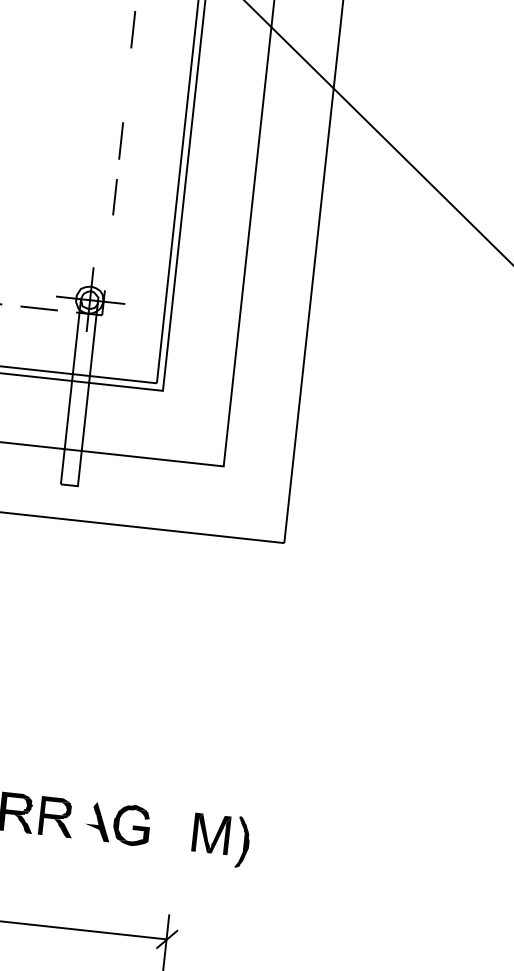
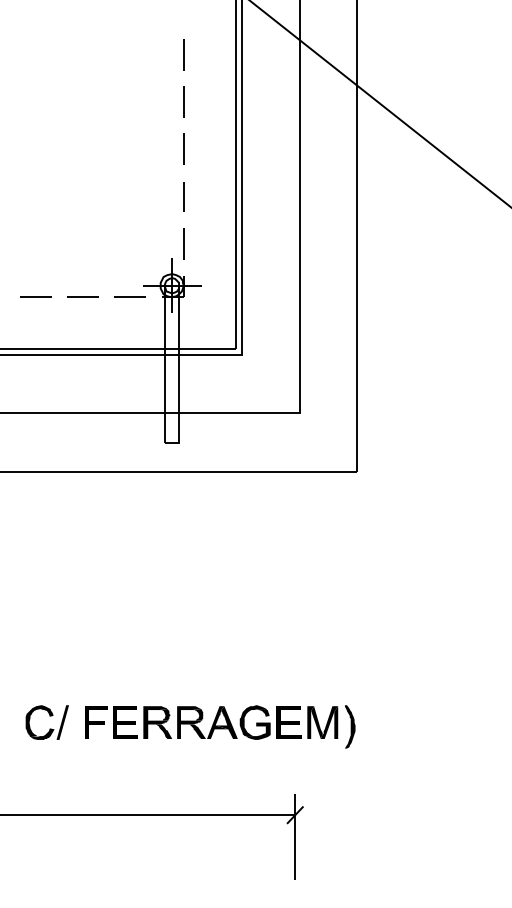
line: (126, 84) -> (183, 101), added
line: (108, 251) -> (183, 243), added
fill: (87, 820) -> (217, 722), added
fill: (171, 829) -> (288, 722), added

